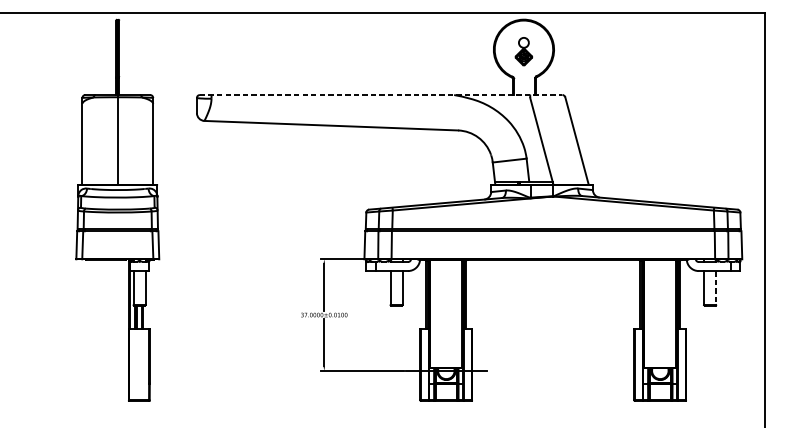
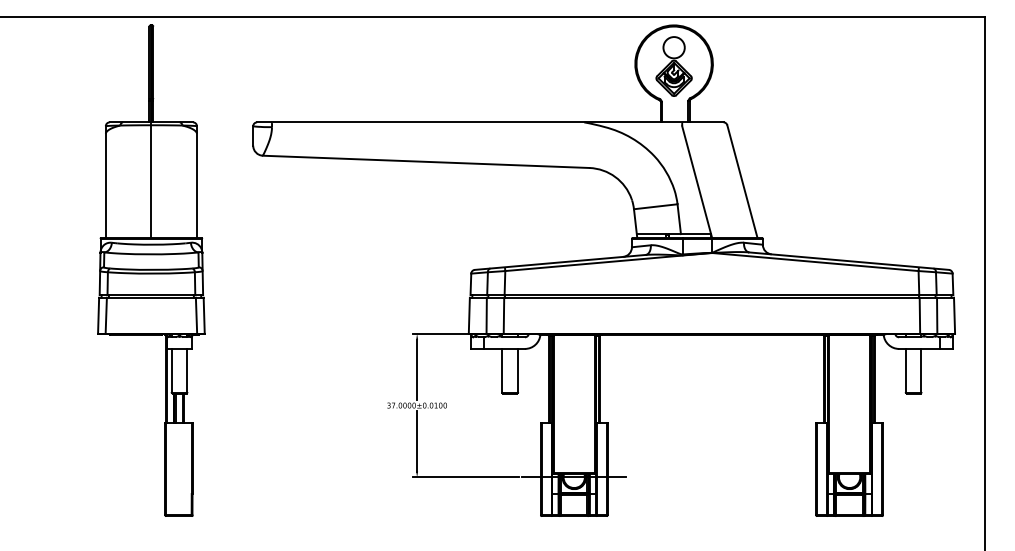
part: (523, 51) -> (673, 66), size x1.67
line: (381, 95) -> (490, 122), dashed -> solid
line: (716, 287) -> (921, 370), dashed -> solid

